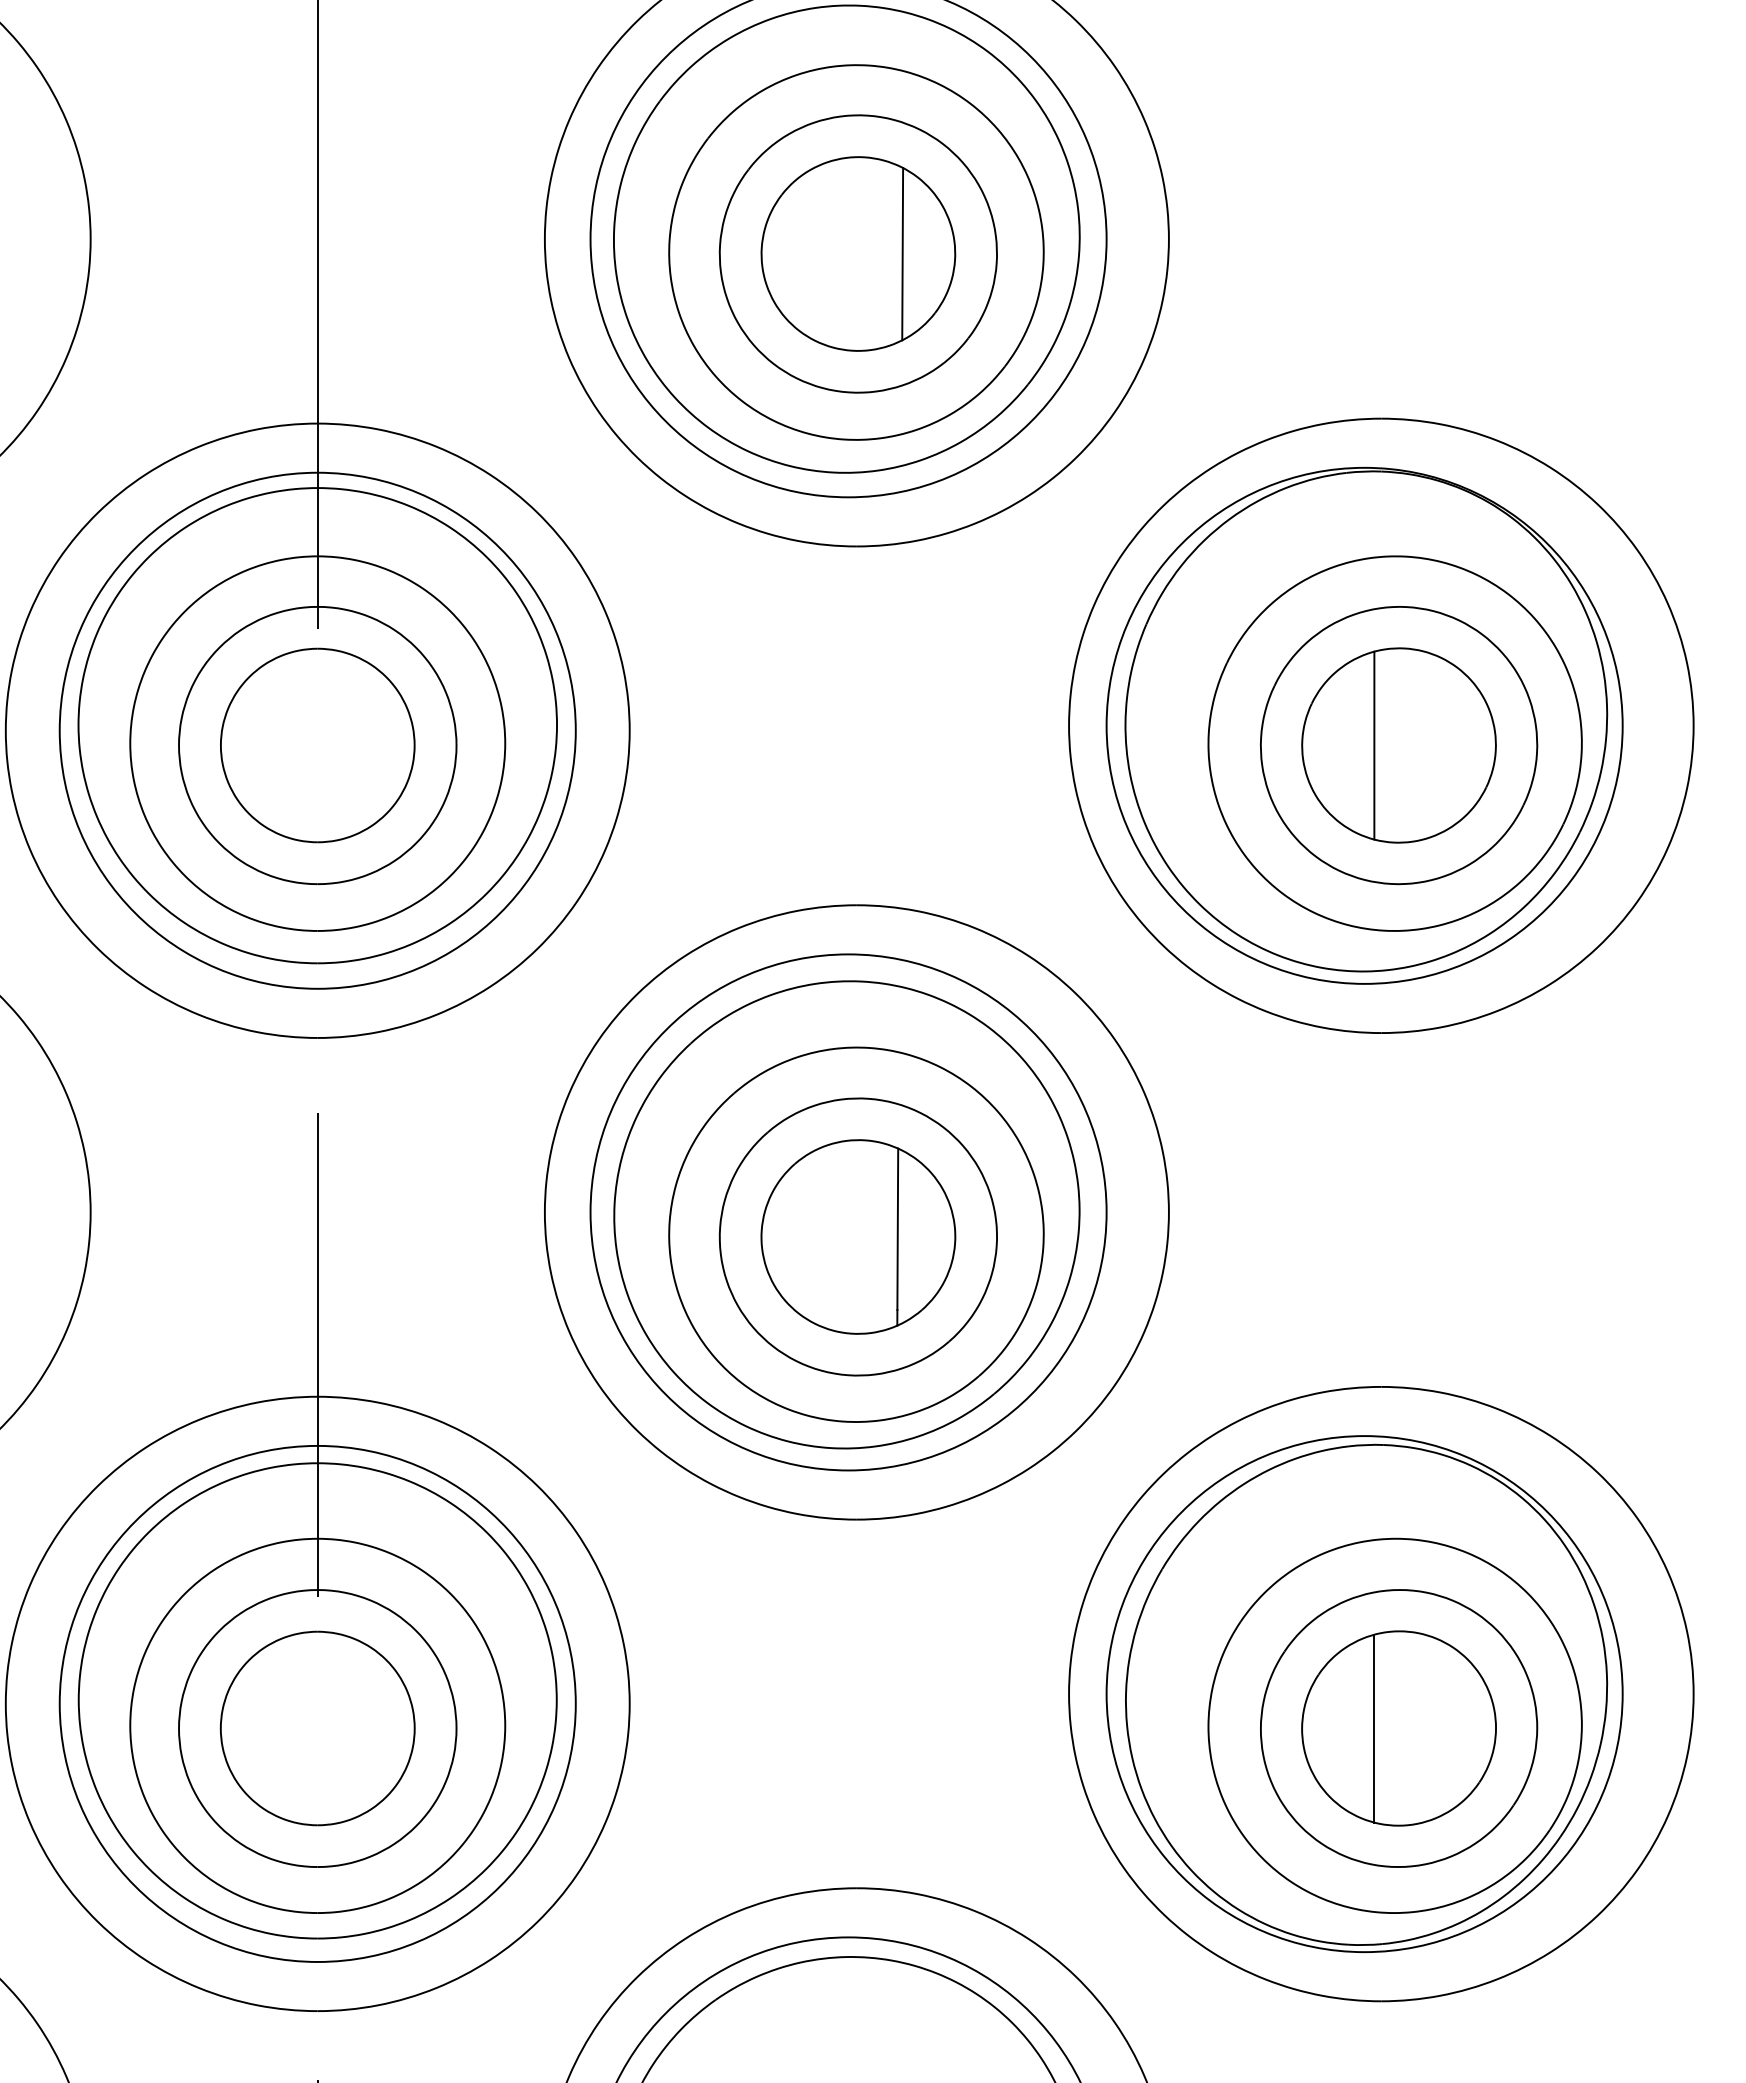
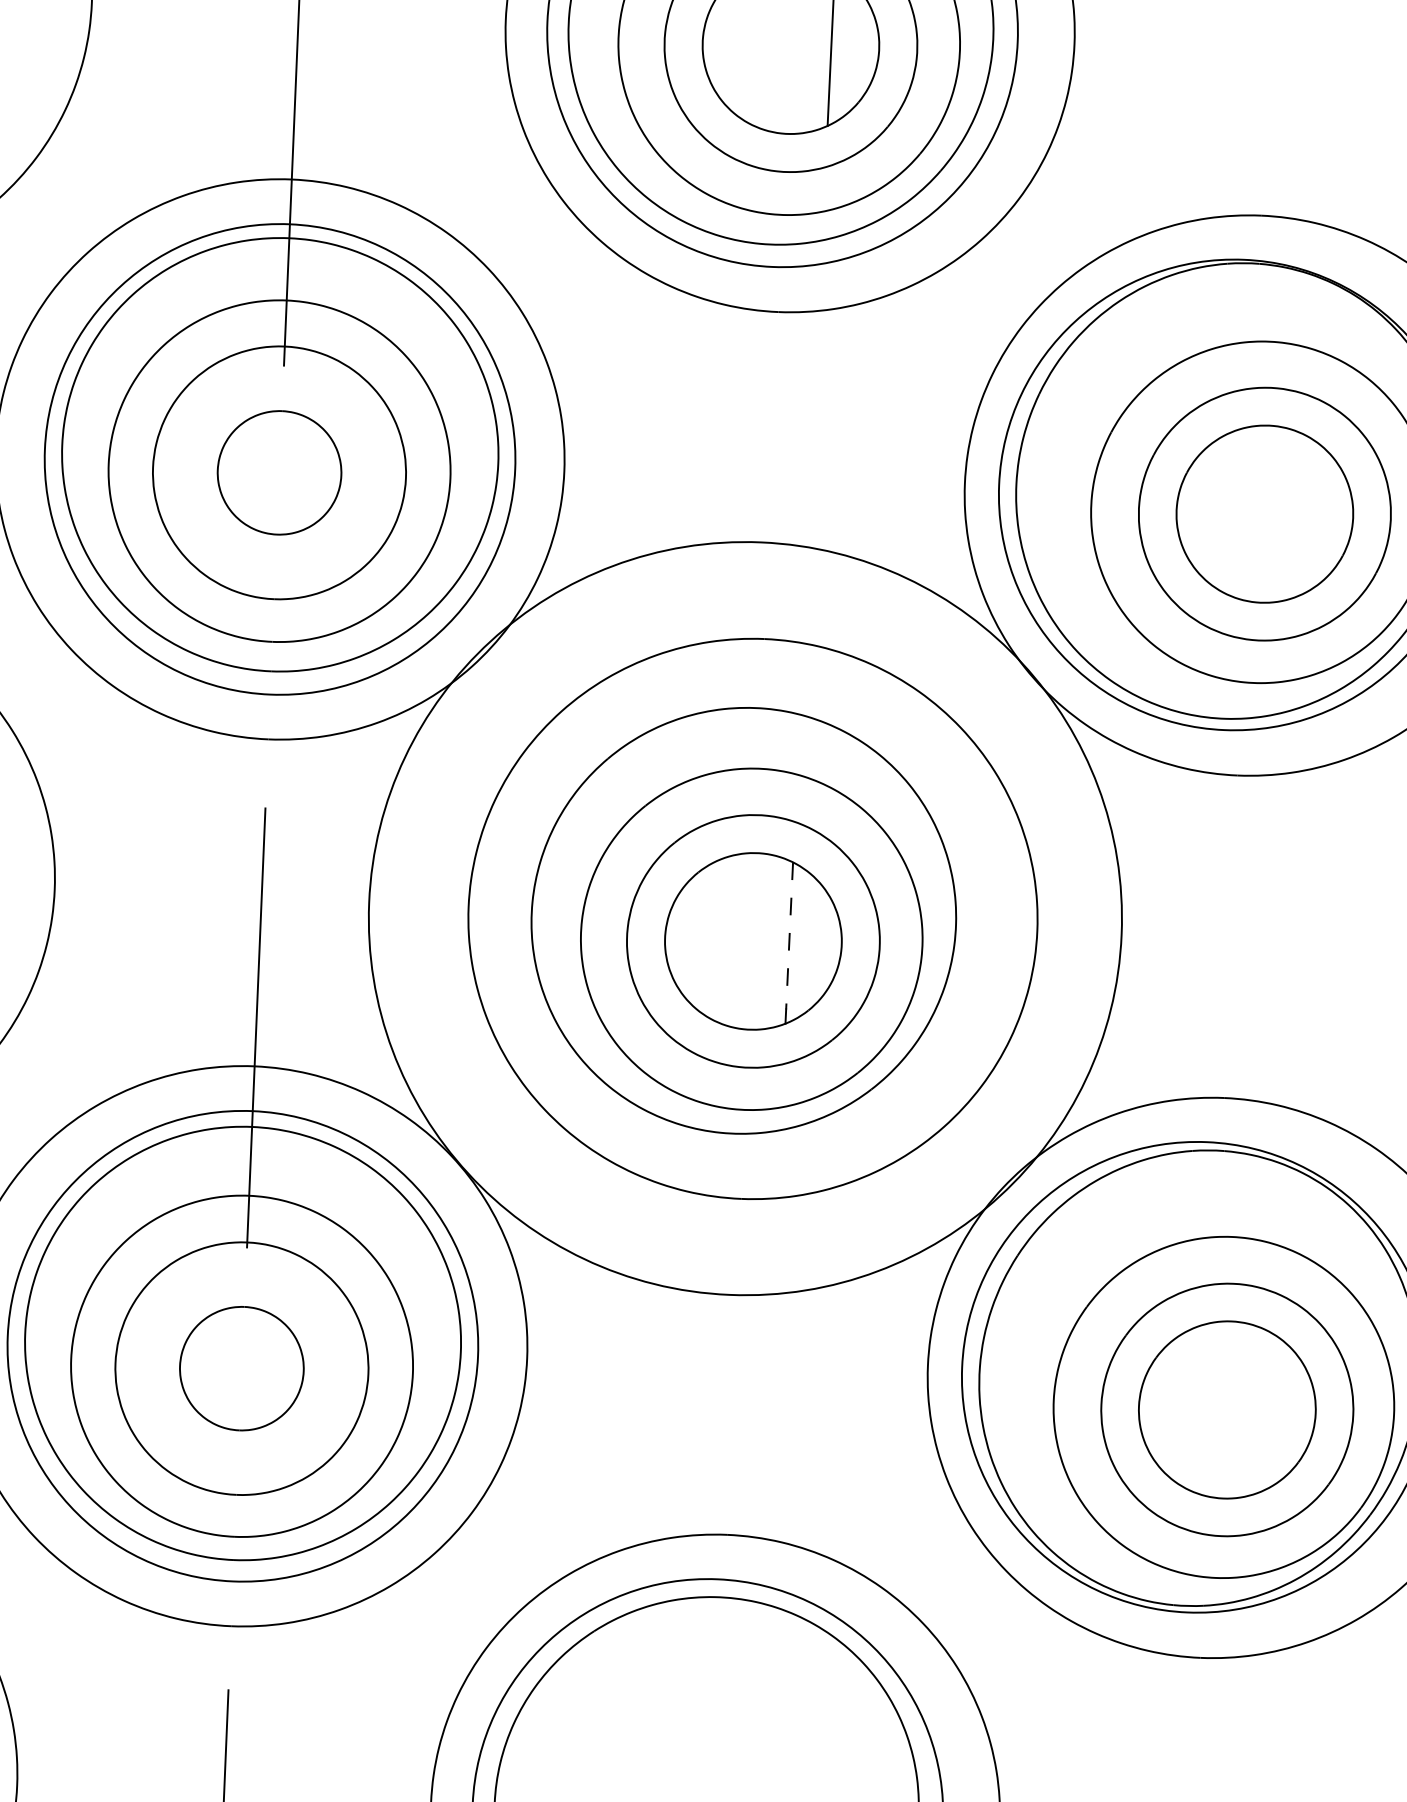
part: (317, 745) -> (279, 472), size x0.7
line: (1374, 745) -> (1242, 513), removed
circle: (848, 1212) -> (745, 918), size x1.6
line: (897, 1229) -> (789, 936), solid -> dashed
part: (317, 1728) -> (241, 1368), size x0.7
line: (1374, 1728) -> (1204, 1409), removed

